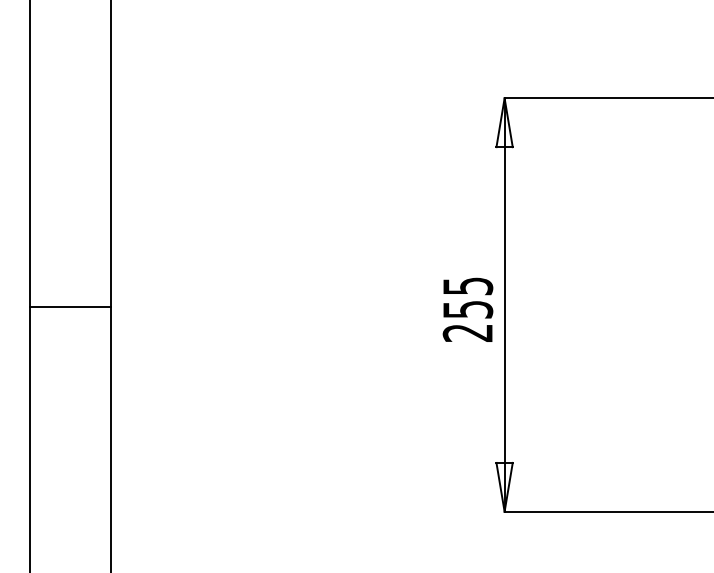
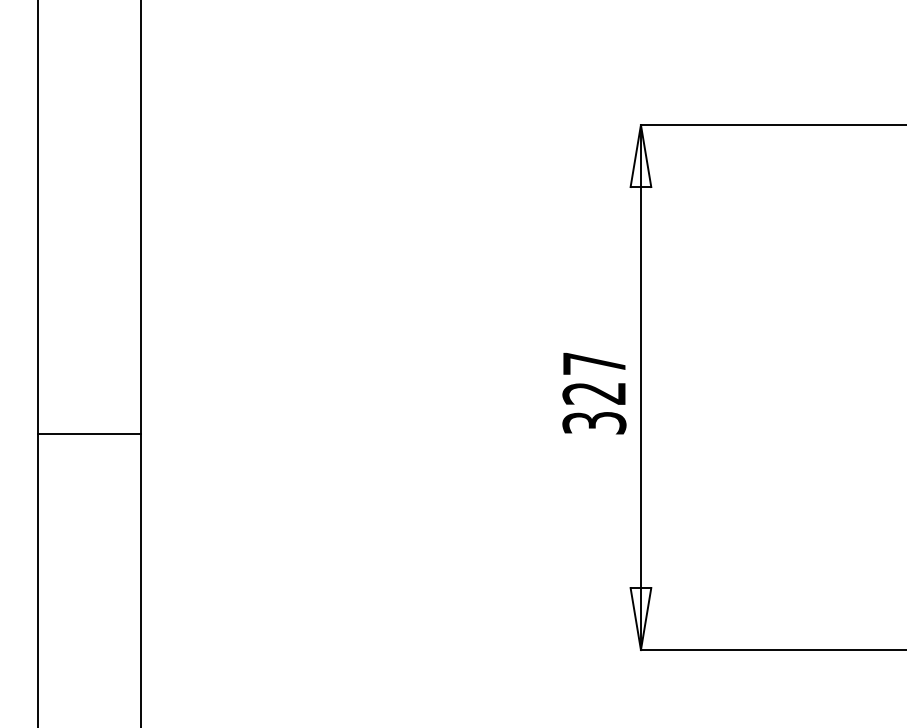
line: (70, 306) -> (89, 433), moved
text: (468, 309) -> (594, 393), 255 -> 327

